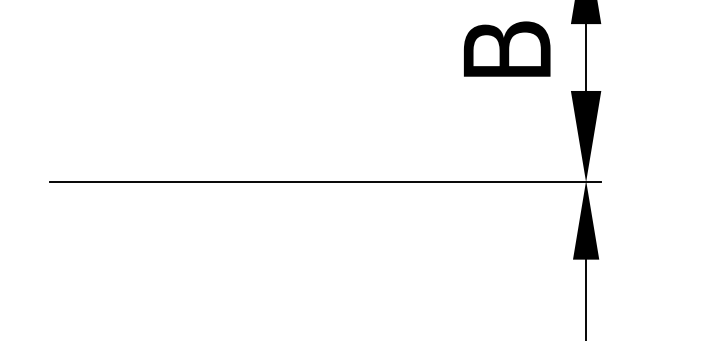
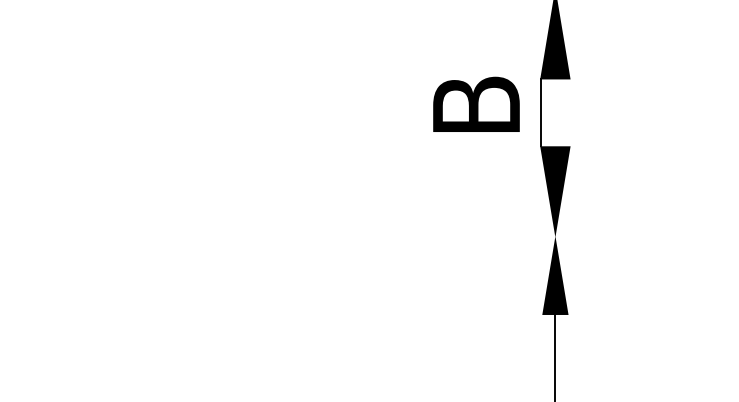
line: (586, 57) -> (541, 112), moved
line: (325, 182) -> (294, 237), removed

